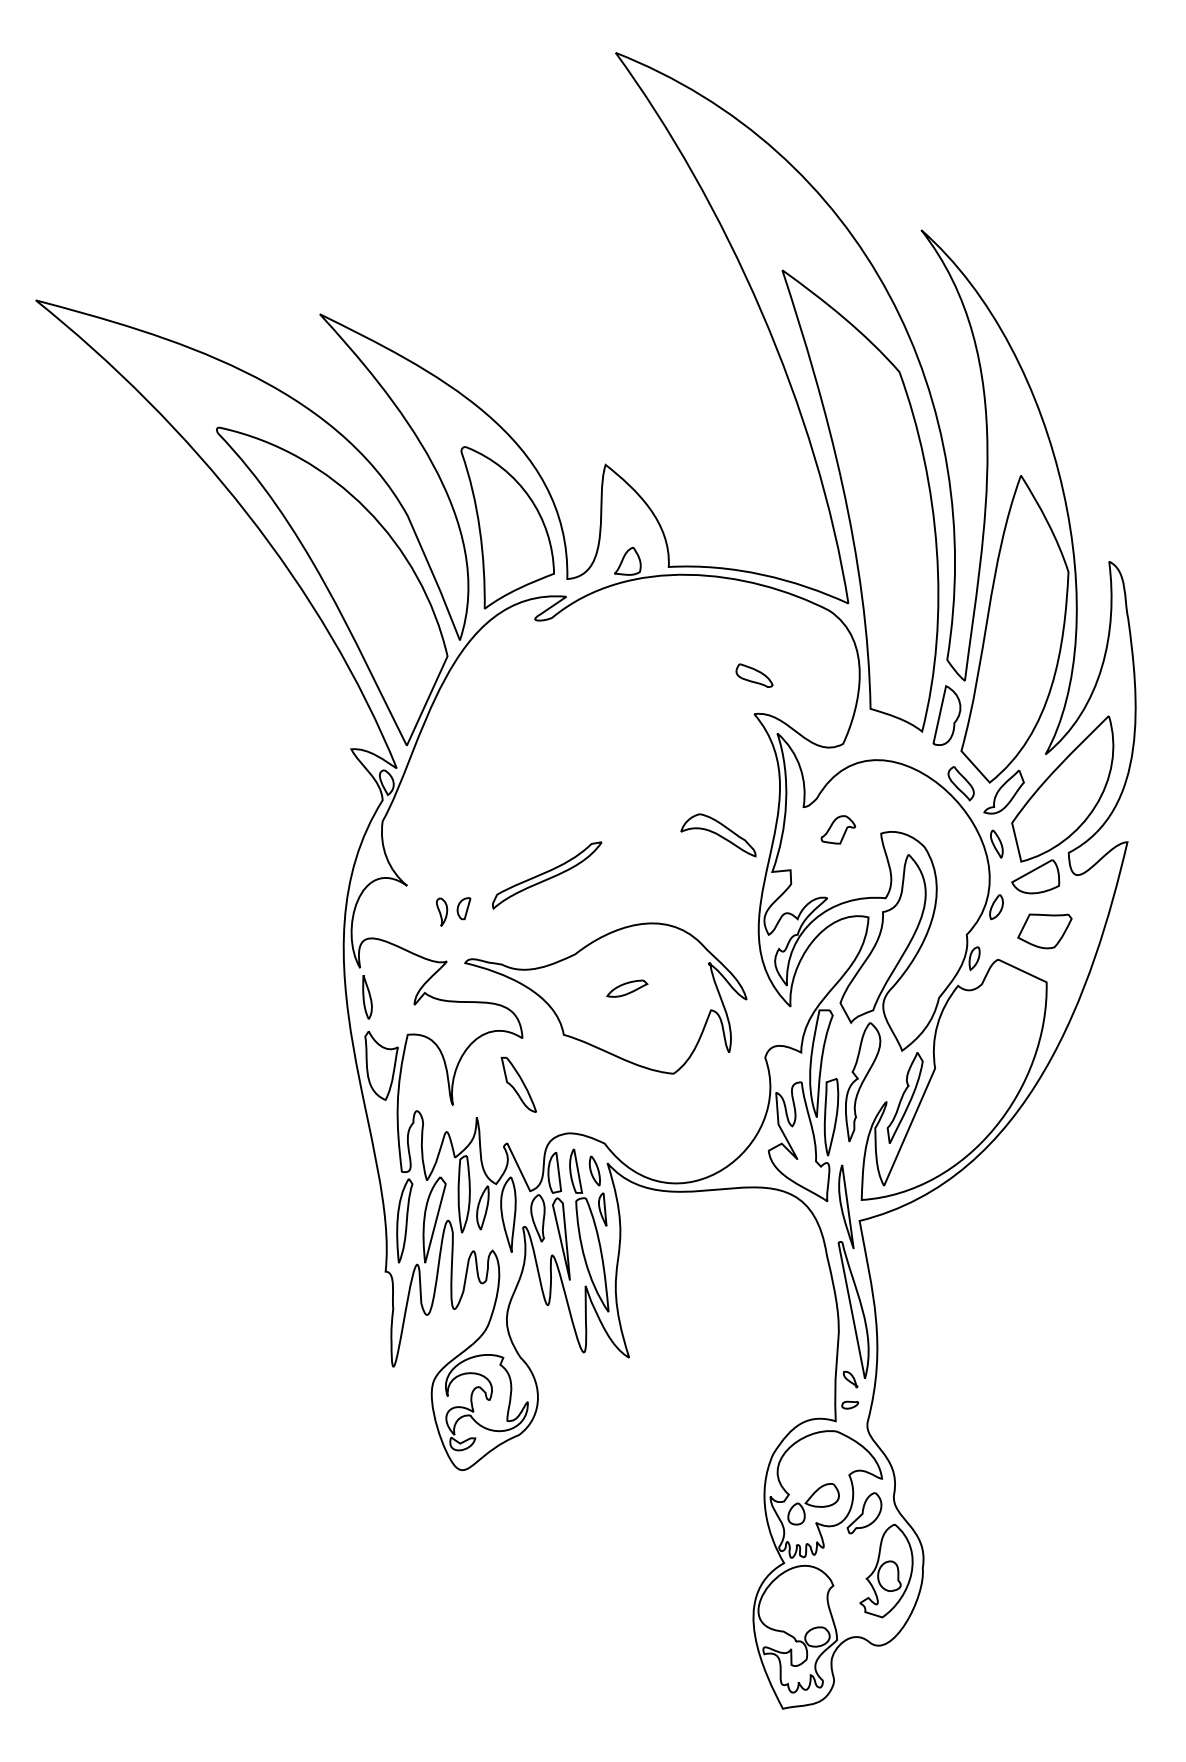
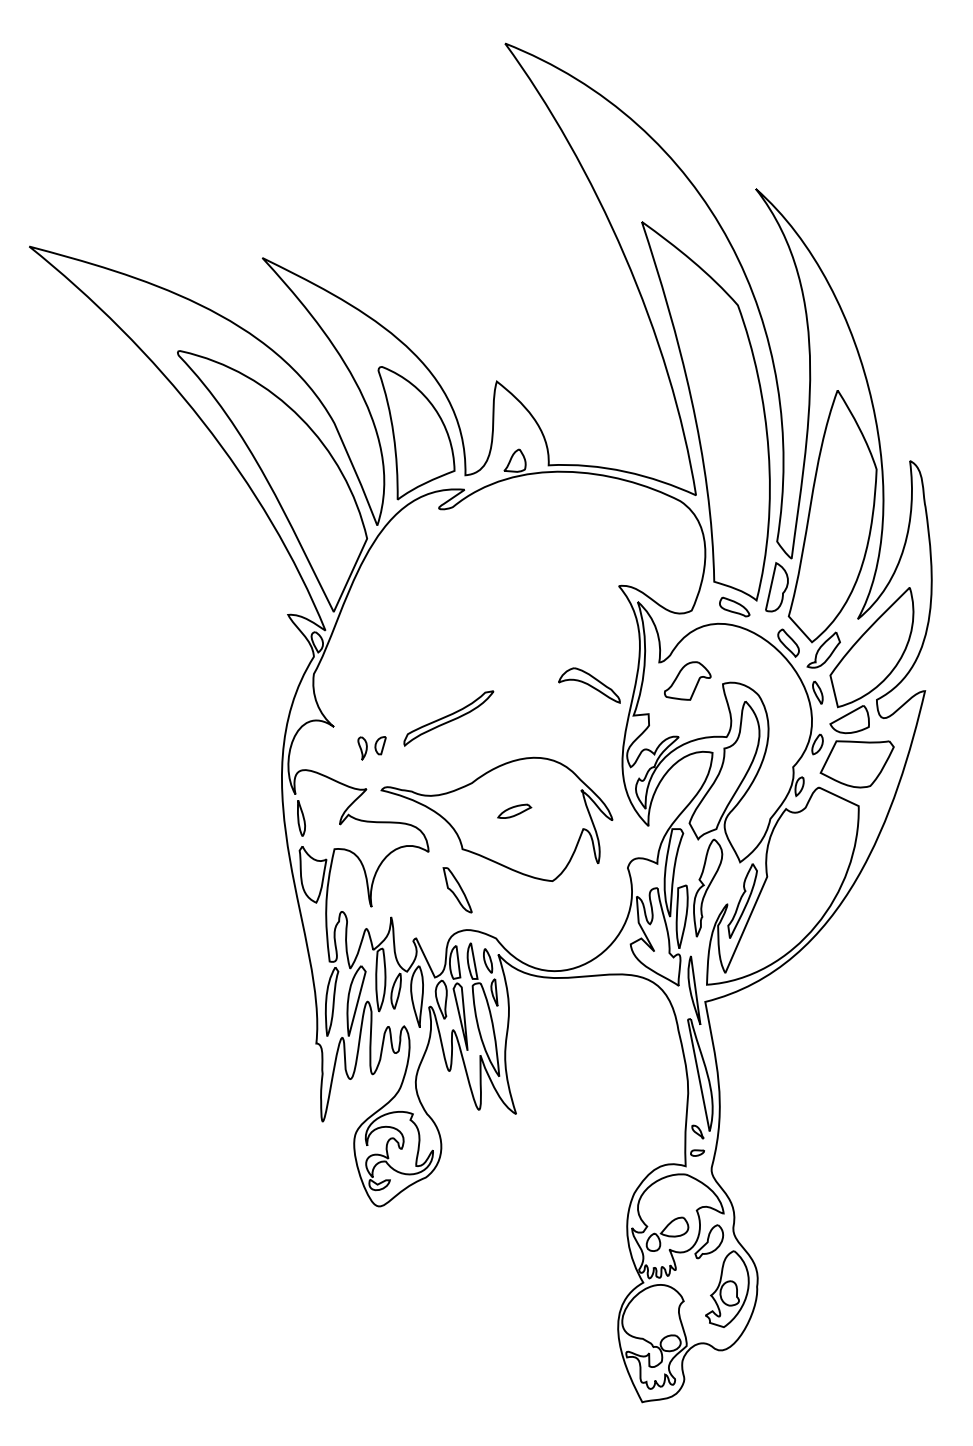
part: (754, 675) -> (734, 606), moved
part: (838, 829) -> (687, 680), size x1.67
part: (1044, 931) -> (856, 764), size x1.67
part: (518, 1084) -> (457, 889), moved

